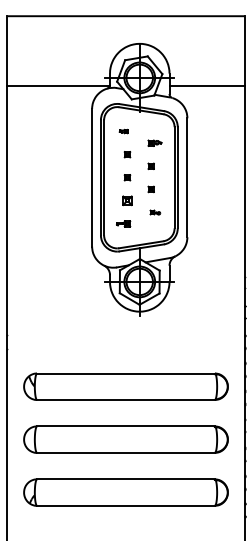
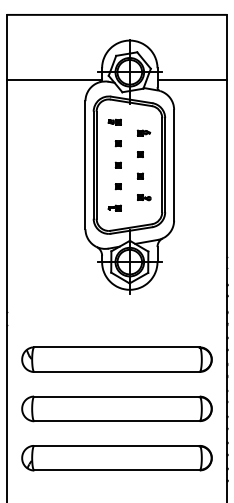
part: (123, 131) -> (114, 122), size x1.67
part: (127, 200) -> (118, 186), size x0.62
part: (155, 212) -> (144, 197), size x1.43

